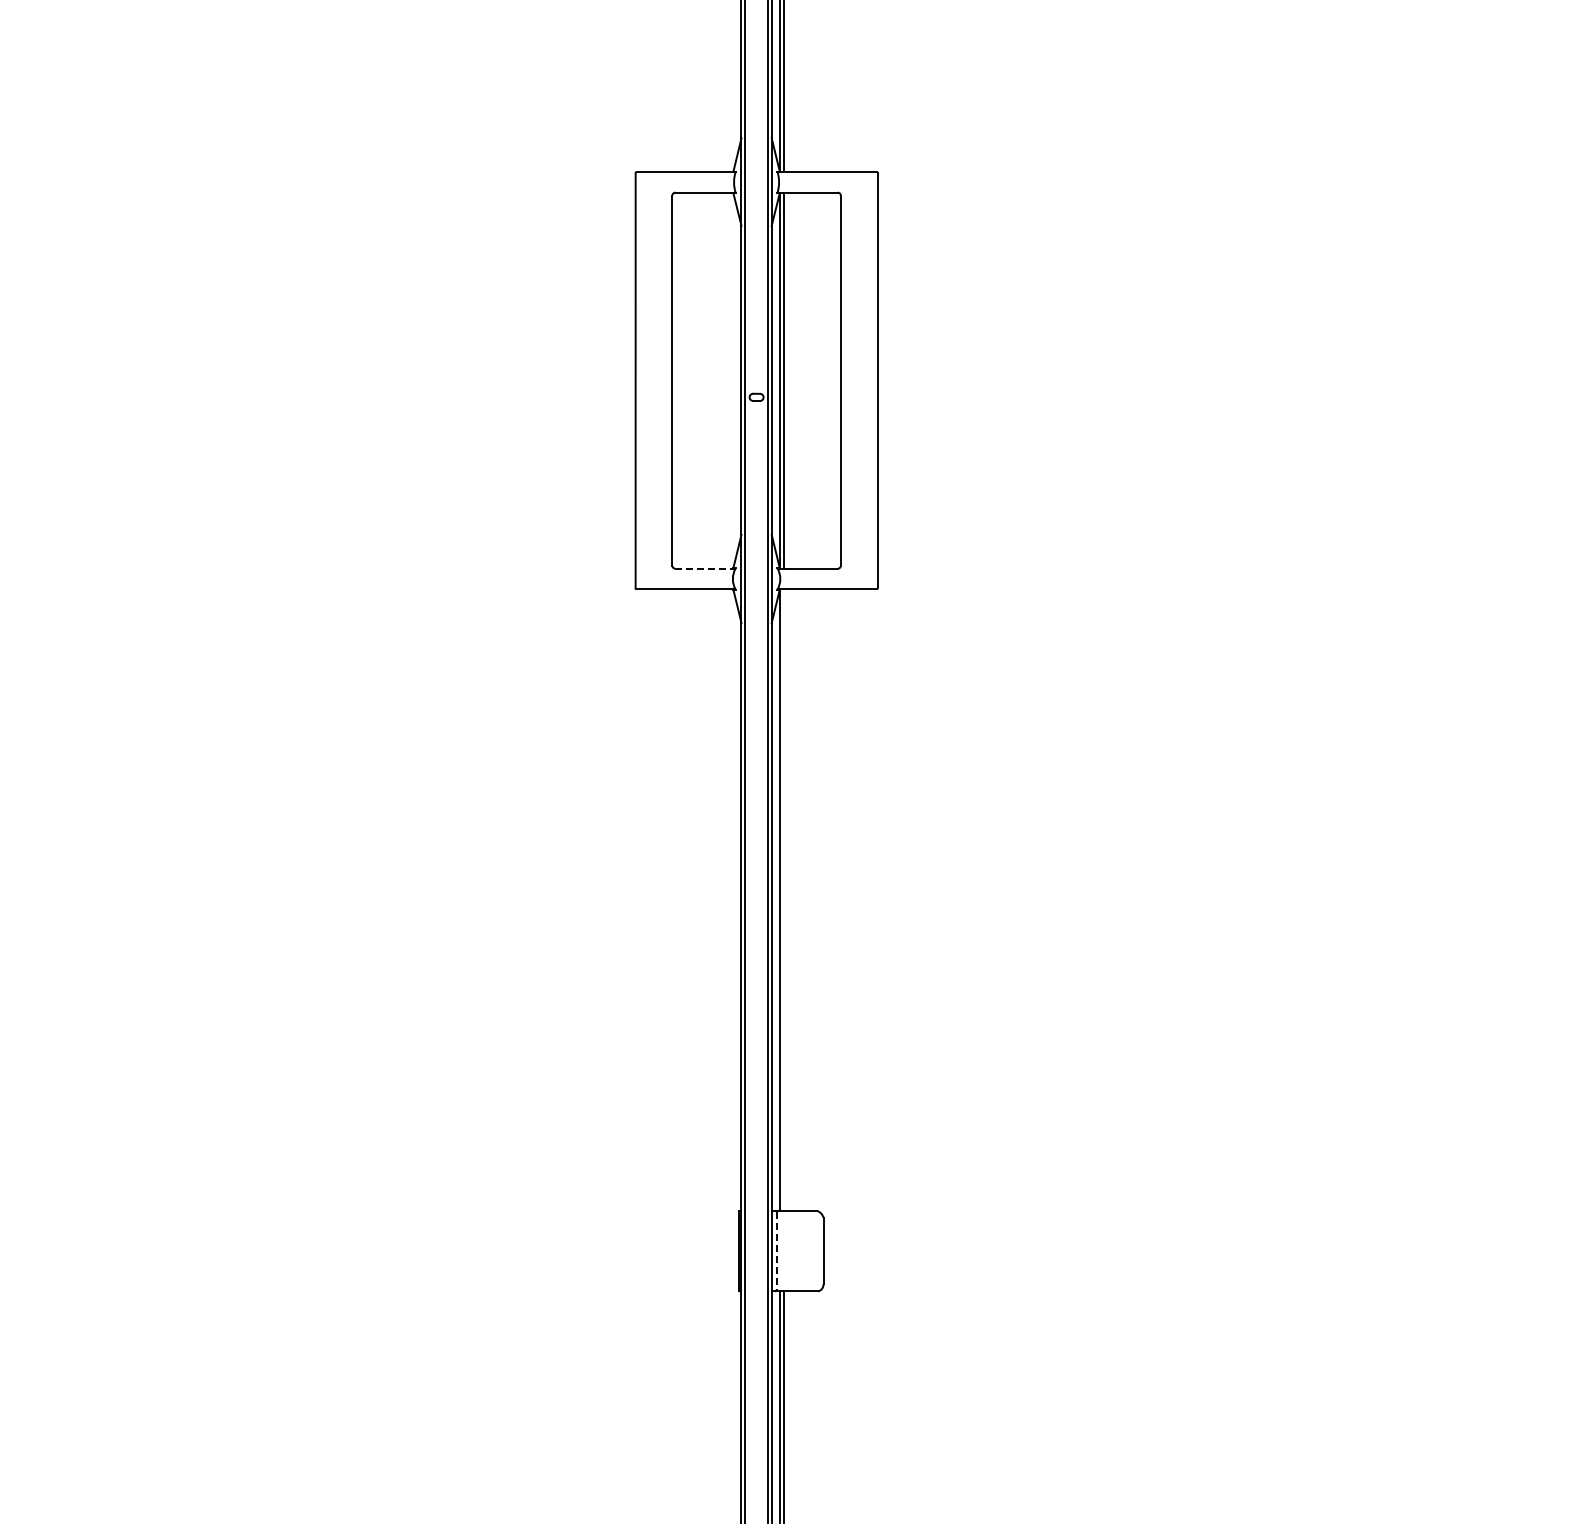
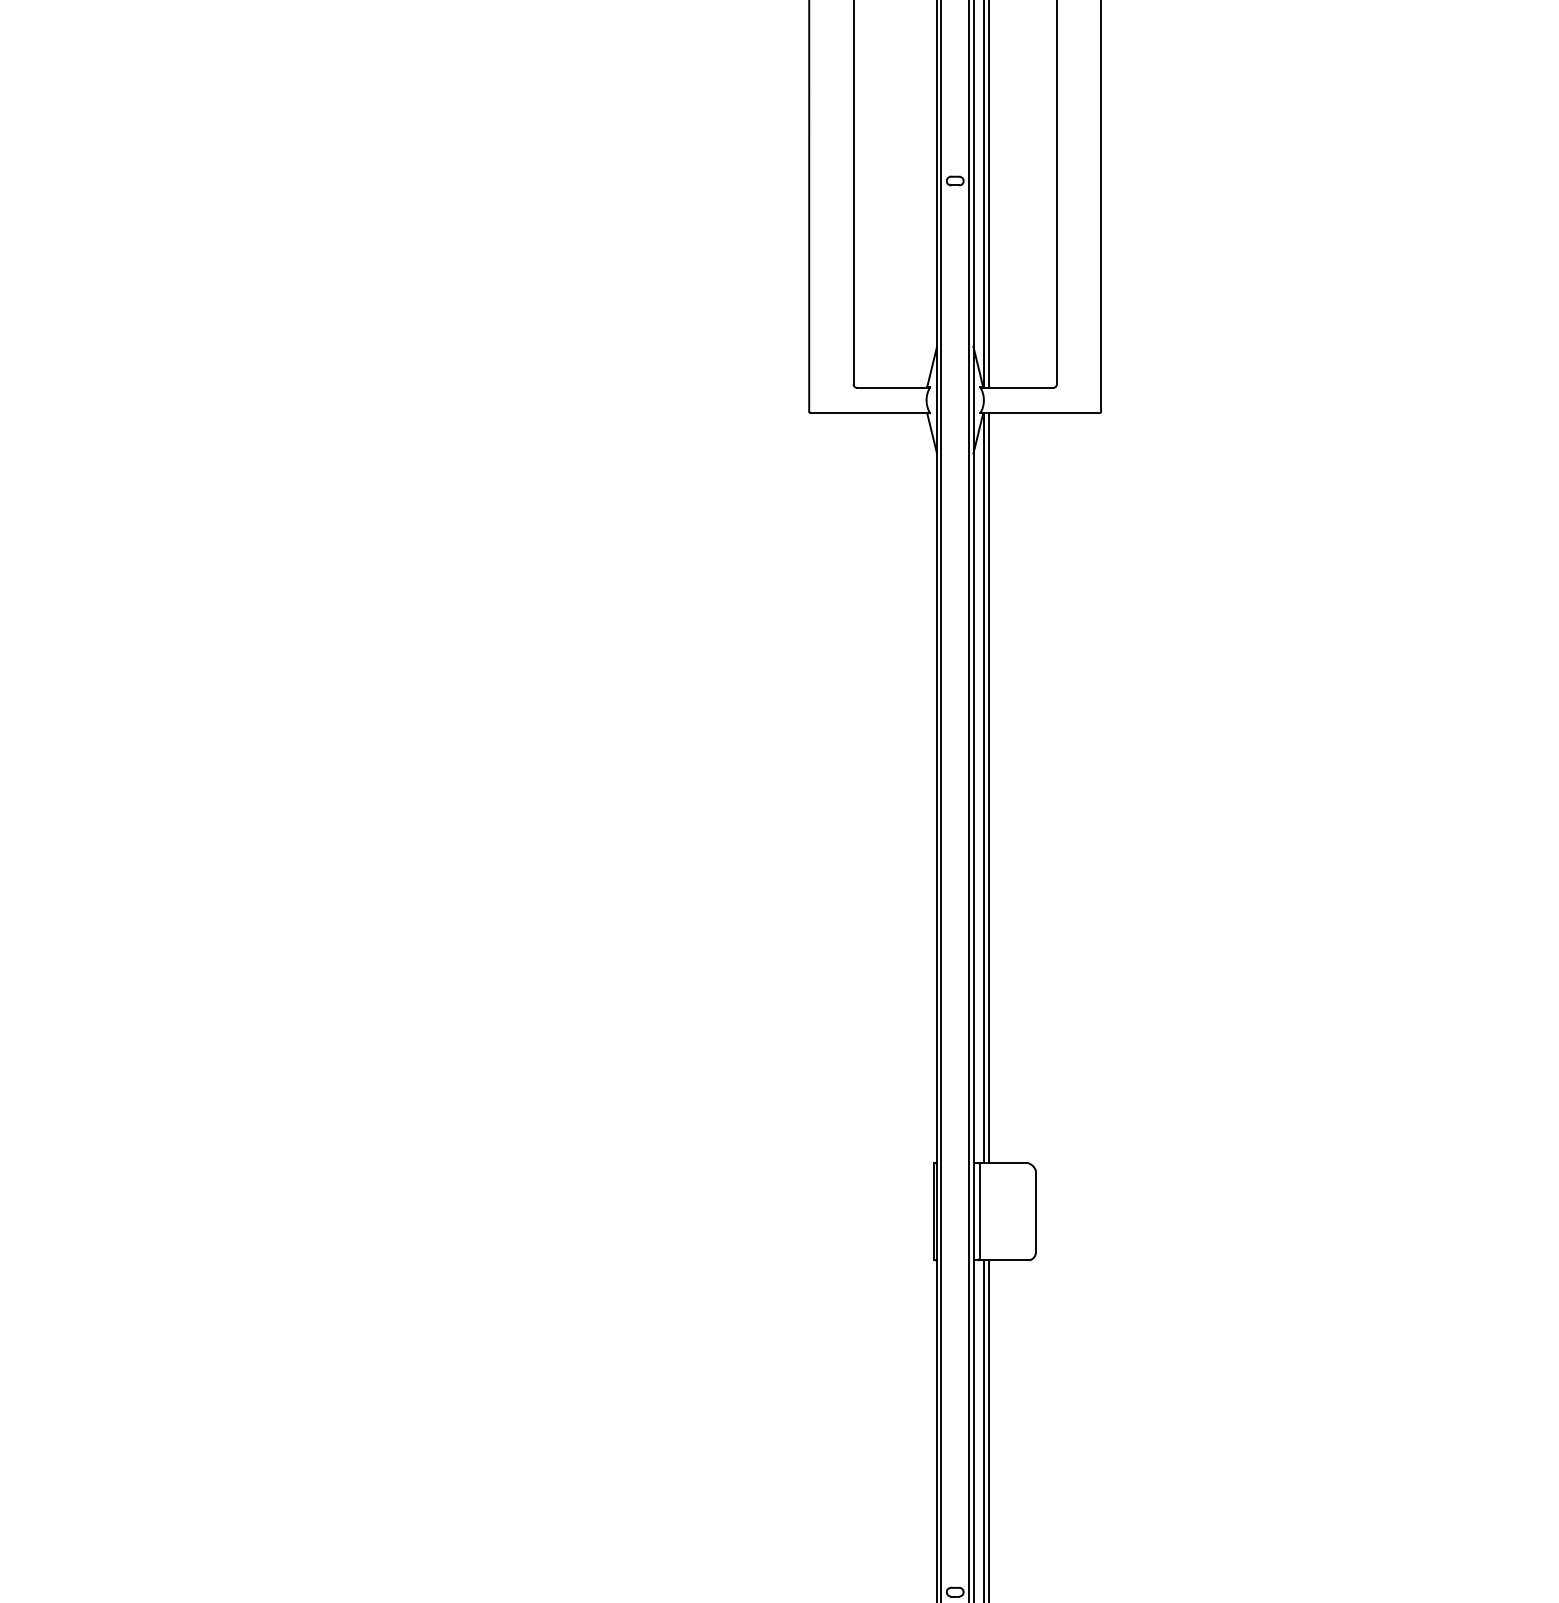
line: (705, 568) -> (893, 387), dashed -> solid
line: (784, 899) -> (988, 787), added
line: (776, 1250) -> (979, 1210), dashed -> solid

